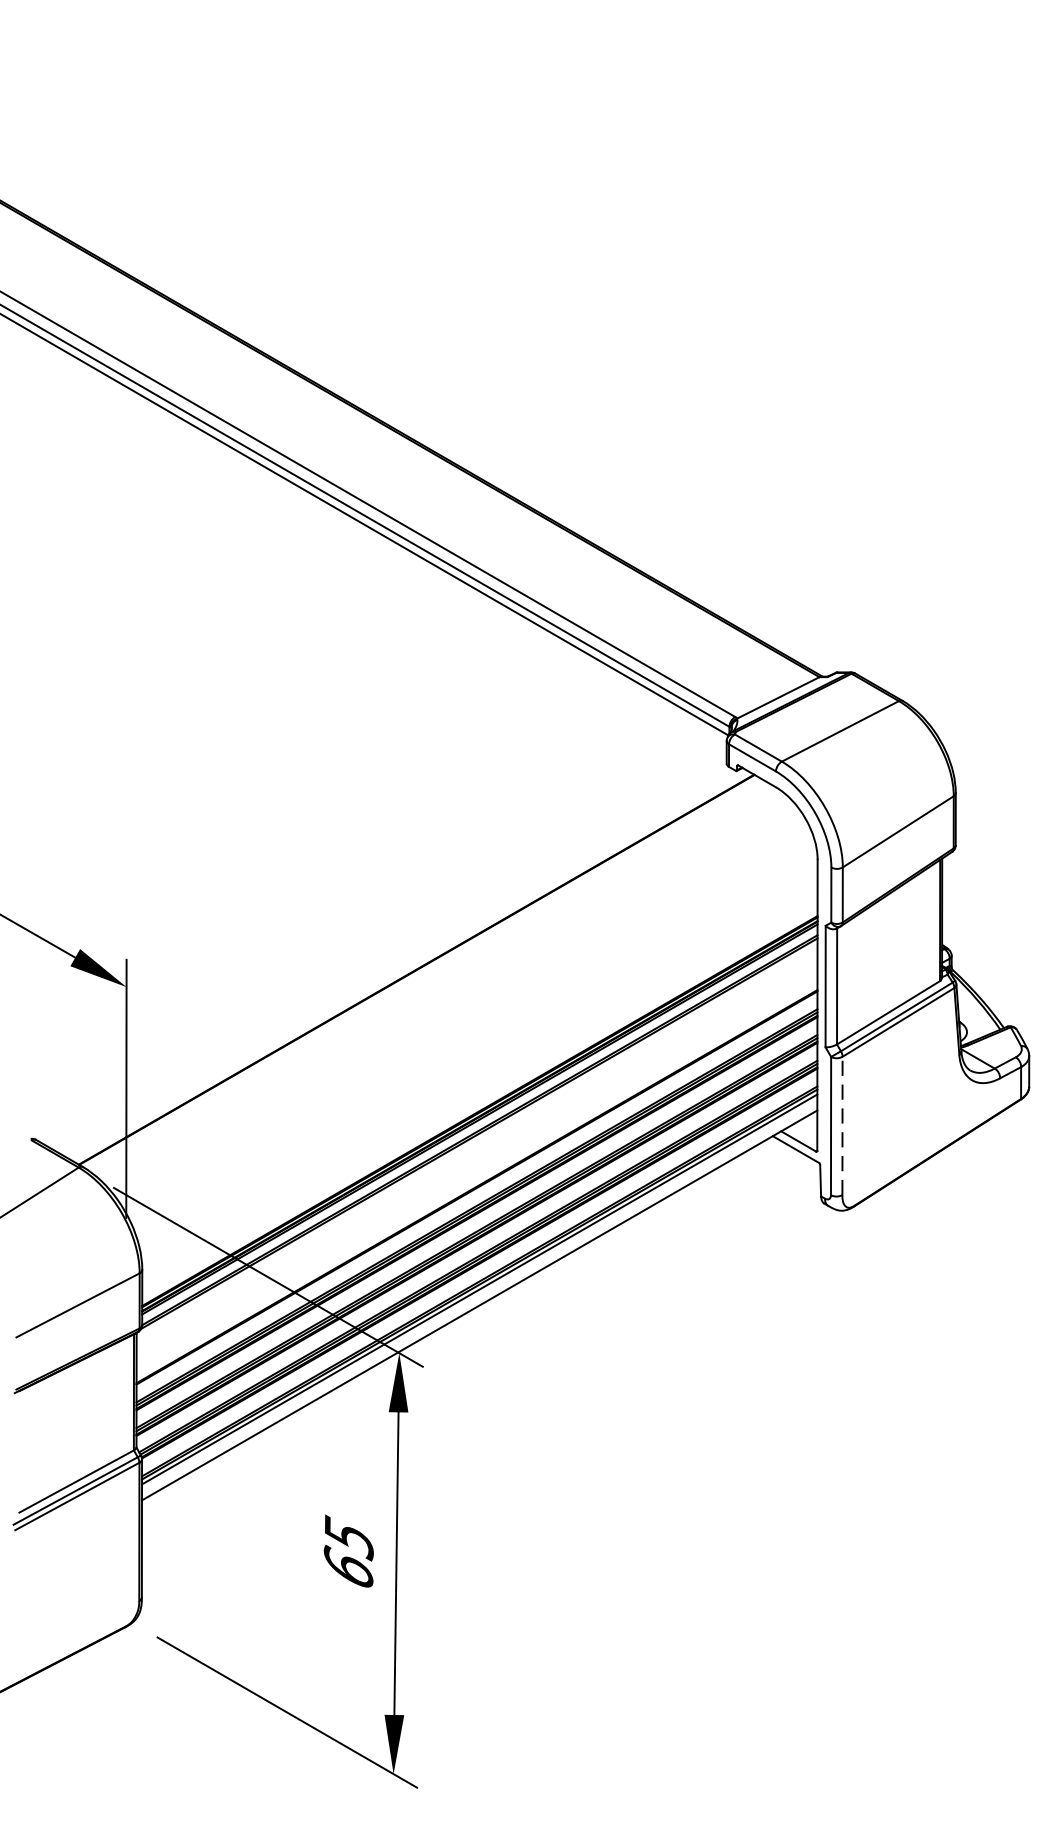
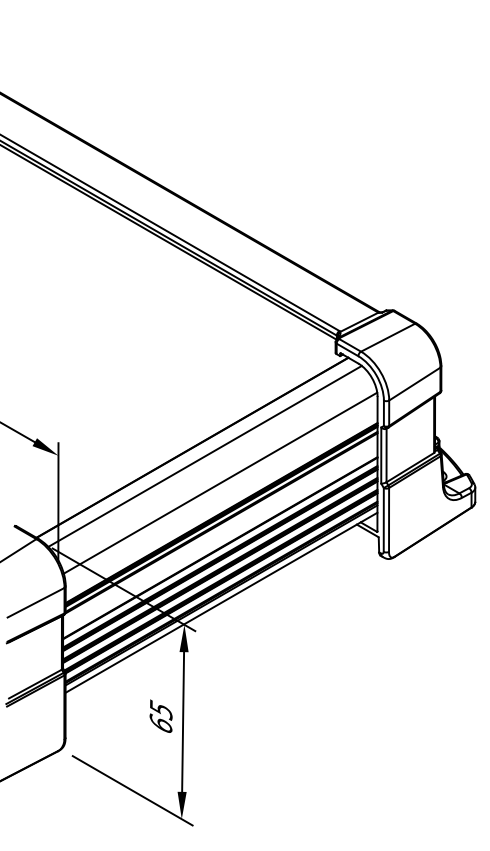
line: (442, 986) -> (204, 455), added
line: (477, 1044) -> (220, 482), added
line: (843, 1125) -> (389, 519), dashed -> solid

